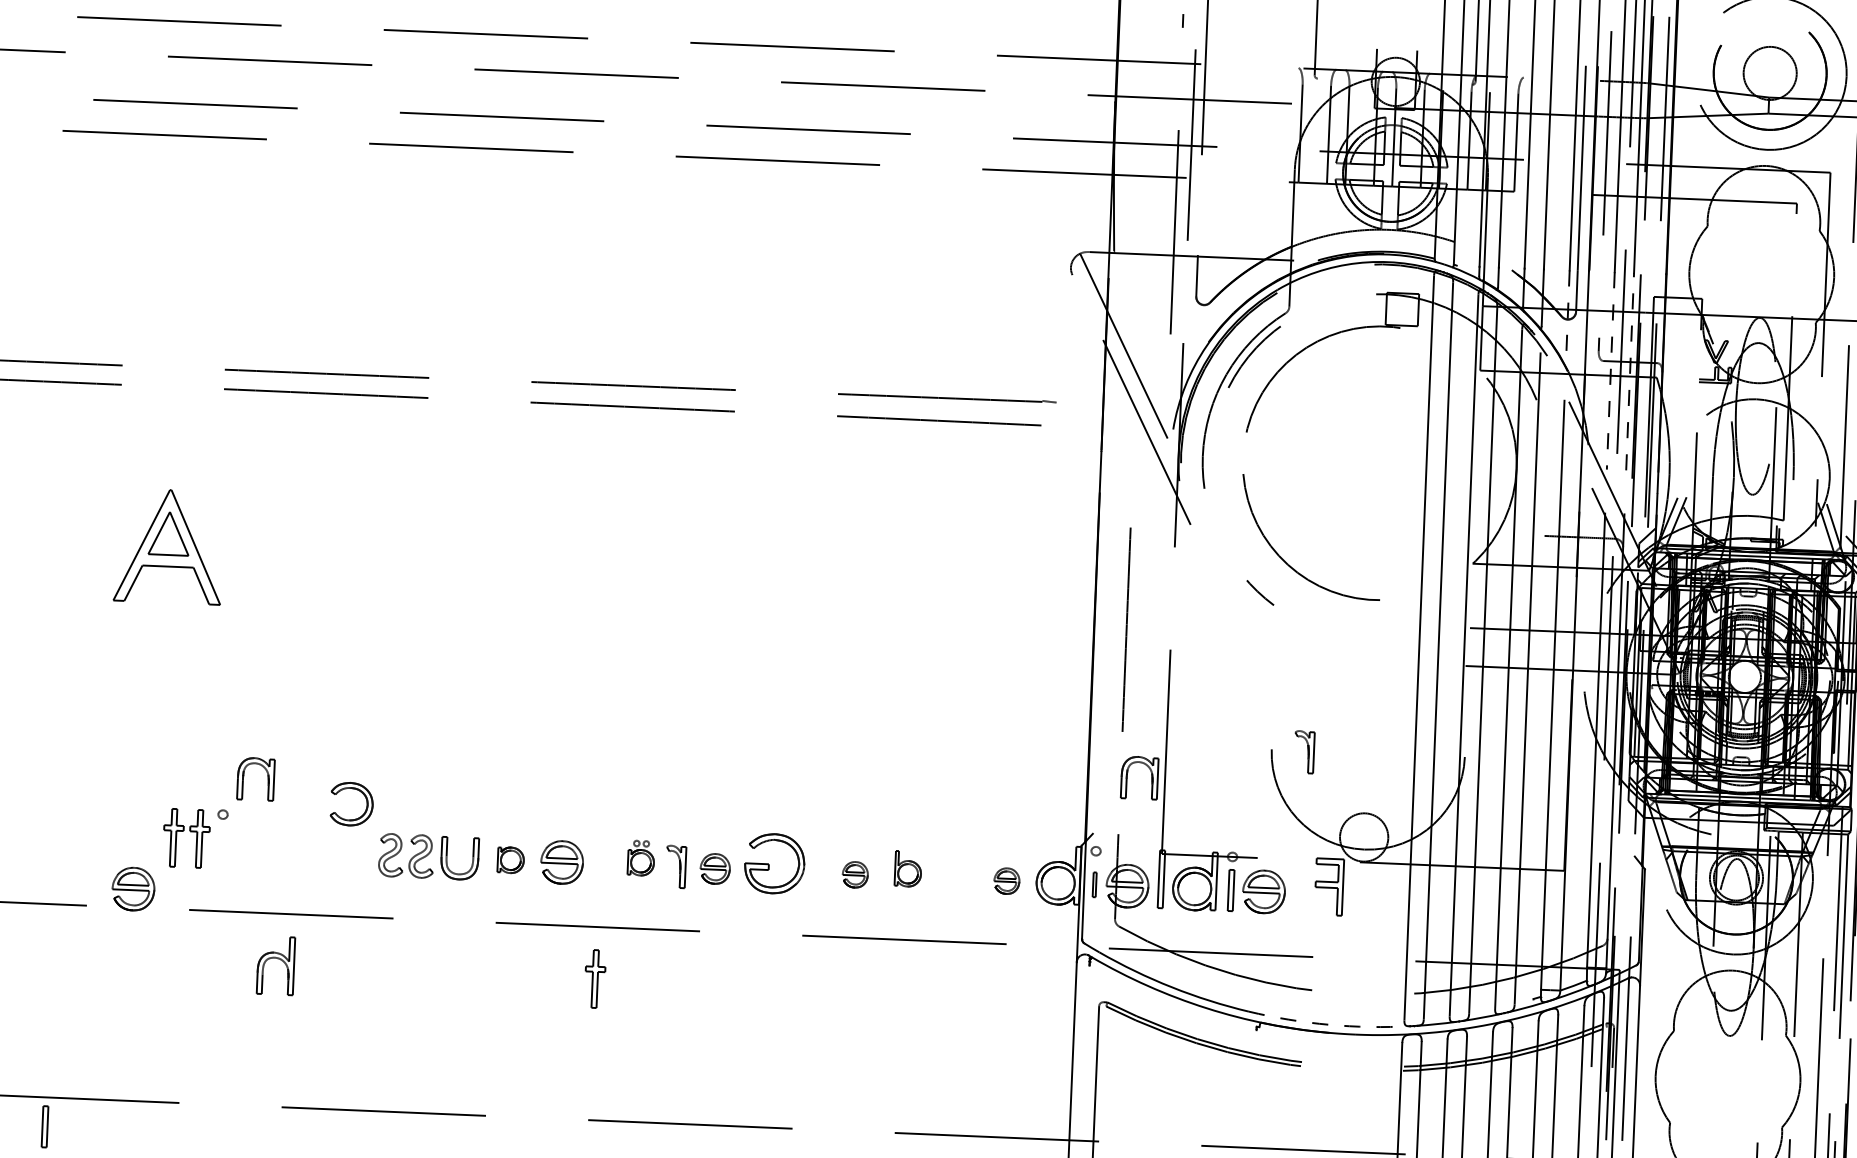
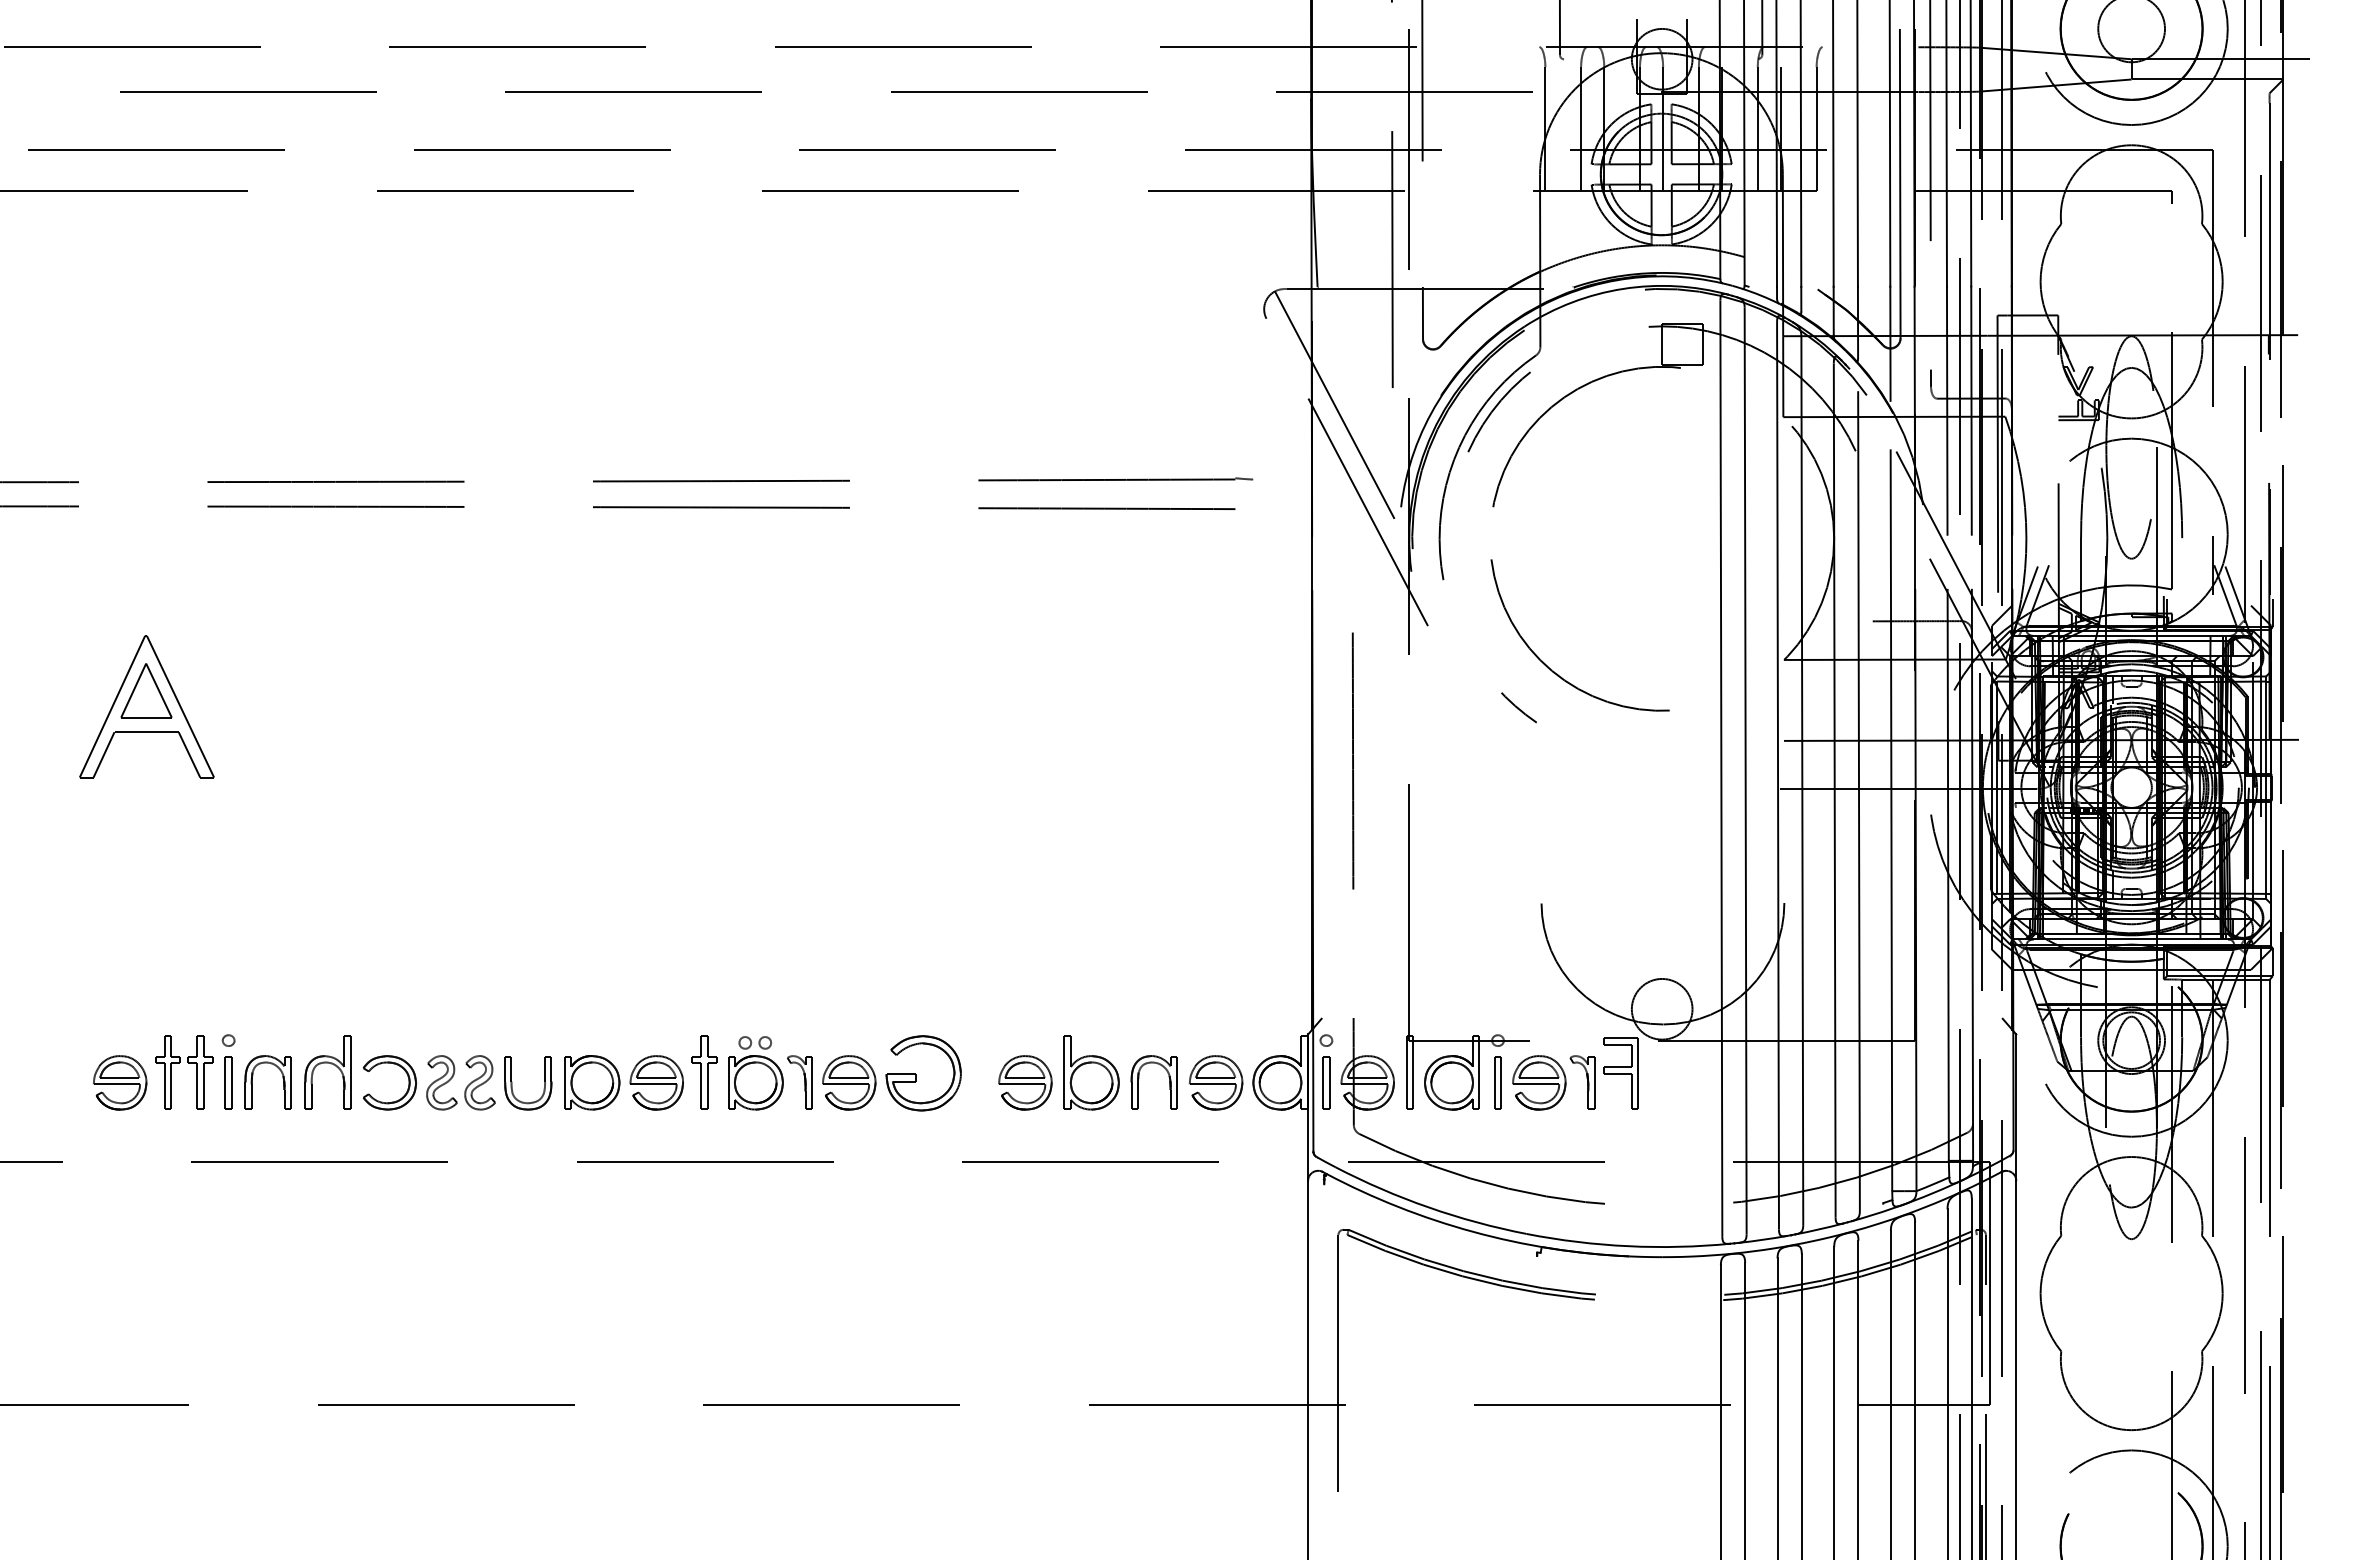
line: (1567, 316) -> (1890, 344), dashed -> solid
line: (1611, 371) -> (1947, 411), dashed -> solid
line: (1630, 371) -> (1971, 410), dashed -> solid
part: (1304, 752) -> (1582, 1082), moved
part: (1128, 774) -> (1139, 1078), moved
part: (243, 778) -> (252, 1082), moved
part: (355, 789) -> (393, 1064), moved
part: (640, 858) -> (755, 1073), size x1.67
part: (511, 860) -> (592, 1082), size x1.67
part: (715, 868) -> (849, 1082), size x1.43
part: (908, 868) -> (1091, 1072), size x1.67
part: (855, 874) -> (1025, 1082), size x1.67
part: (1006, 880) -> (1215, 1082), size x1.67
part: (1094, 884) -> (1326, 1082), size x1.67
part: (133, 888) -> (120, 1082), moved
part: (278, 959) -> (331, 1064), moved
part: (595, 979) -> (704, 1072), moved
arc: (1329, 1025) -> (1628, 1246), dashed -> solid
part: (44, 1126) -> (228, 1082), moved

